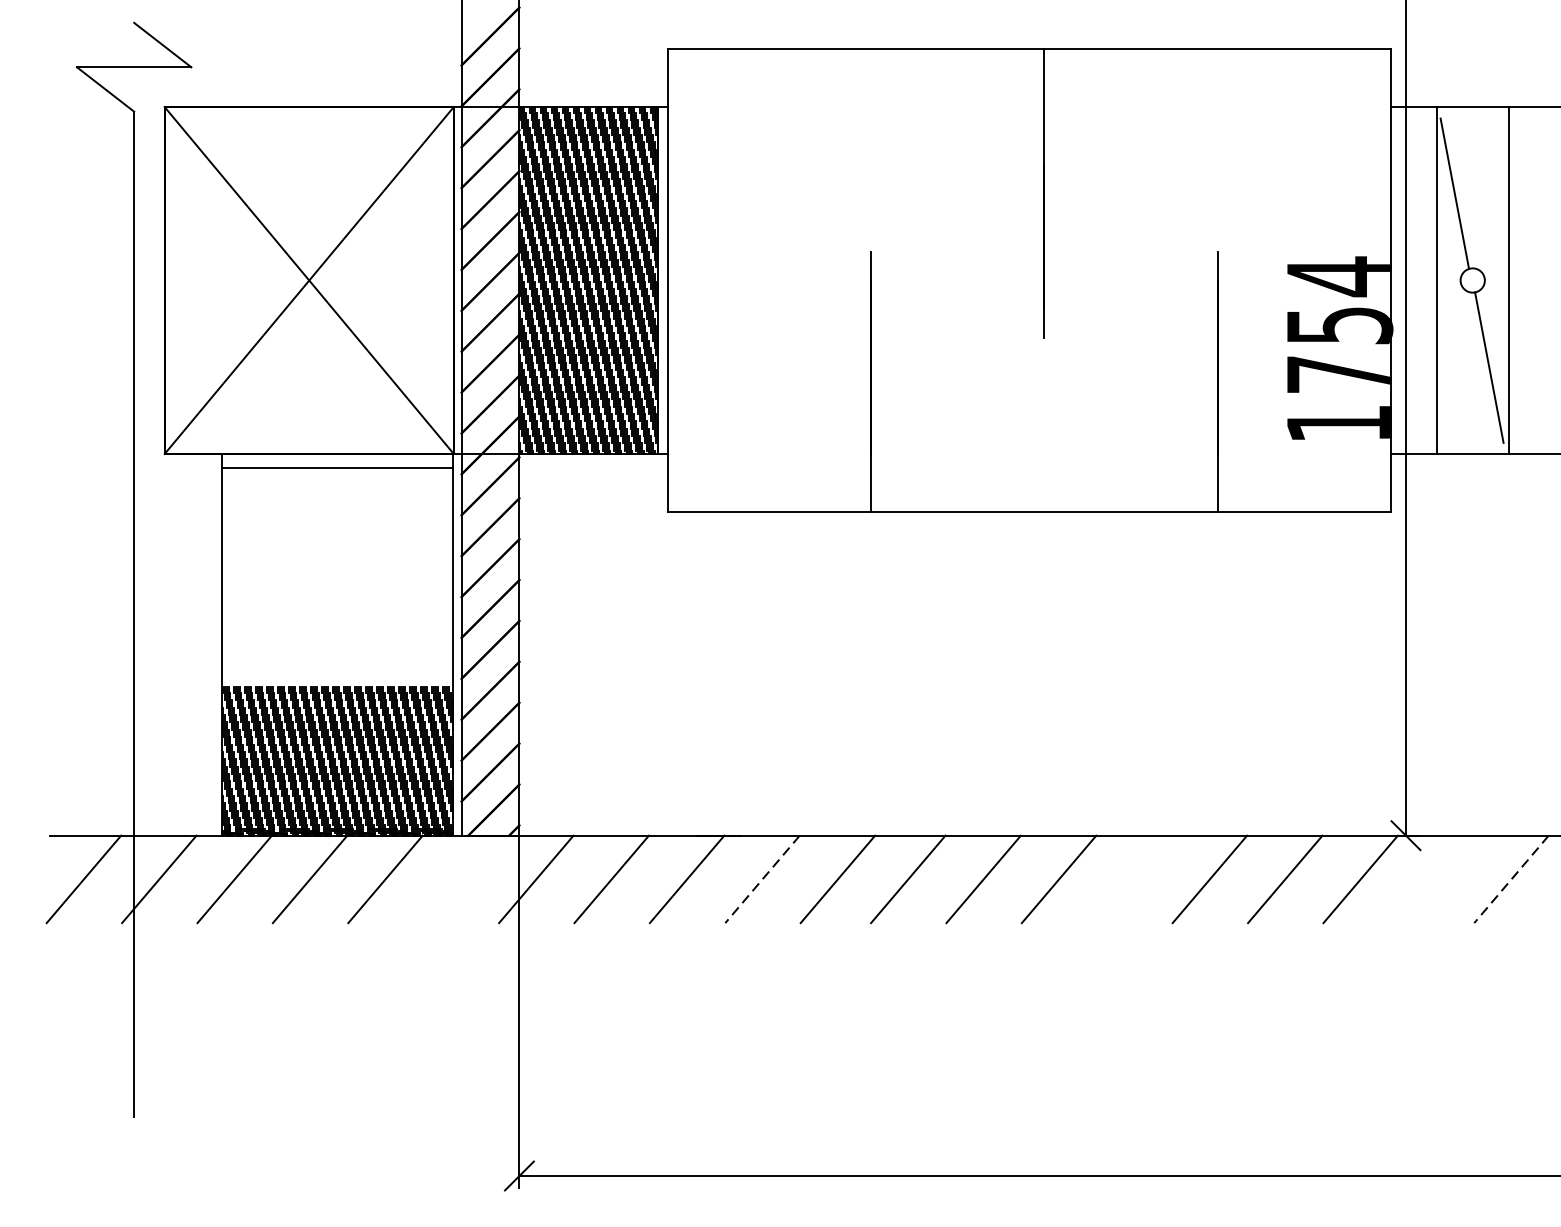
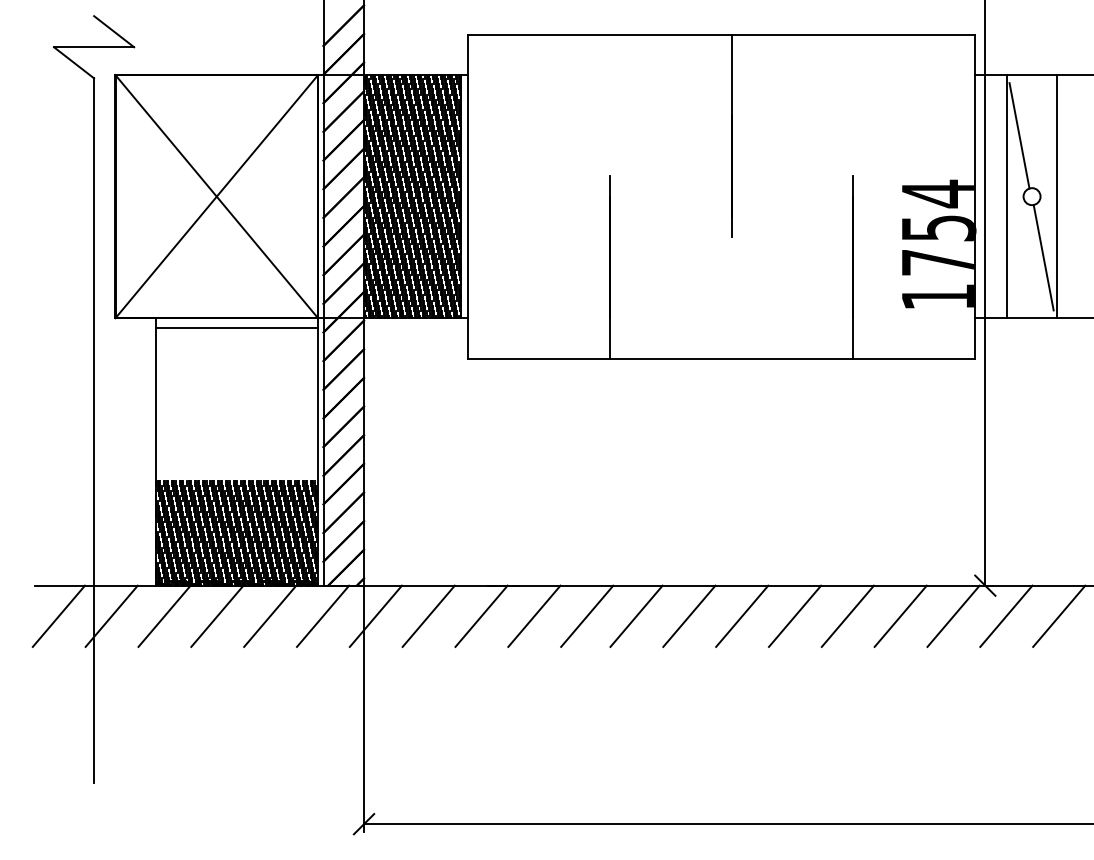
line: (460, 878) -> (322, 615), added
line: (1133, 878) -> (794, 615), added
line: (1436, 878) -> (1006, 615), added
line: (762, 879) -> (534, 616), dashed -> solid
line: (1510, 879) -> (1058, 616), dashed -> solid

